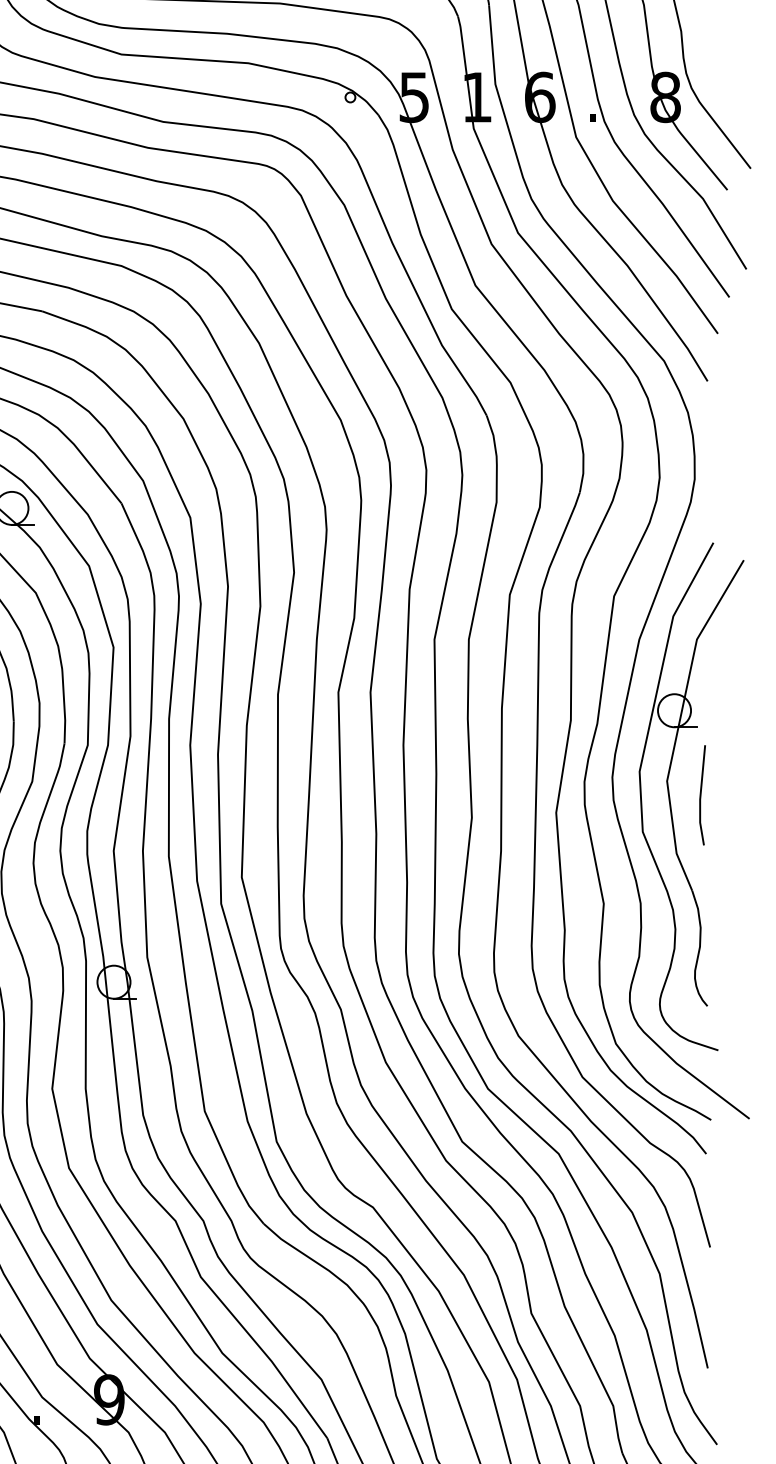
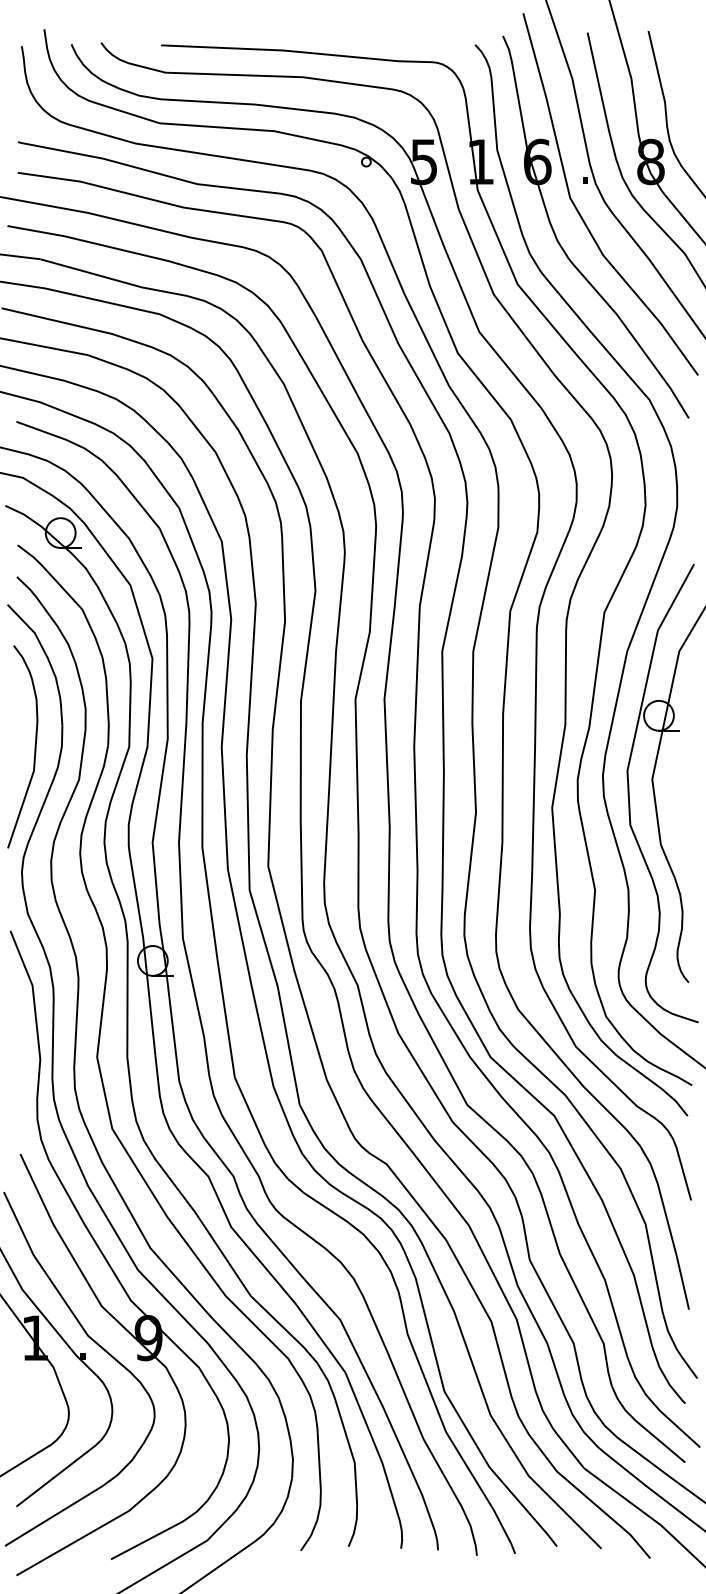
line: (701, 795) -> (683, 792), removed

